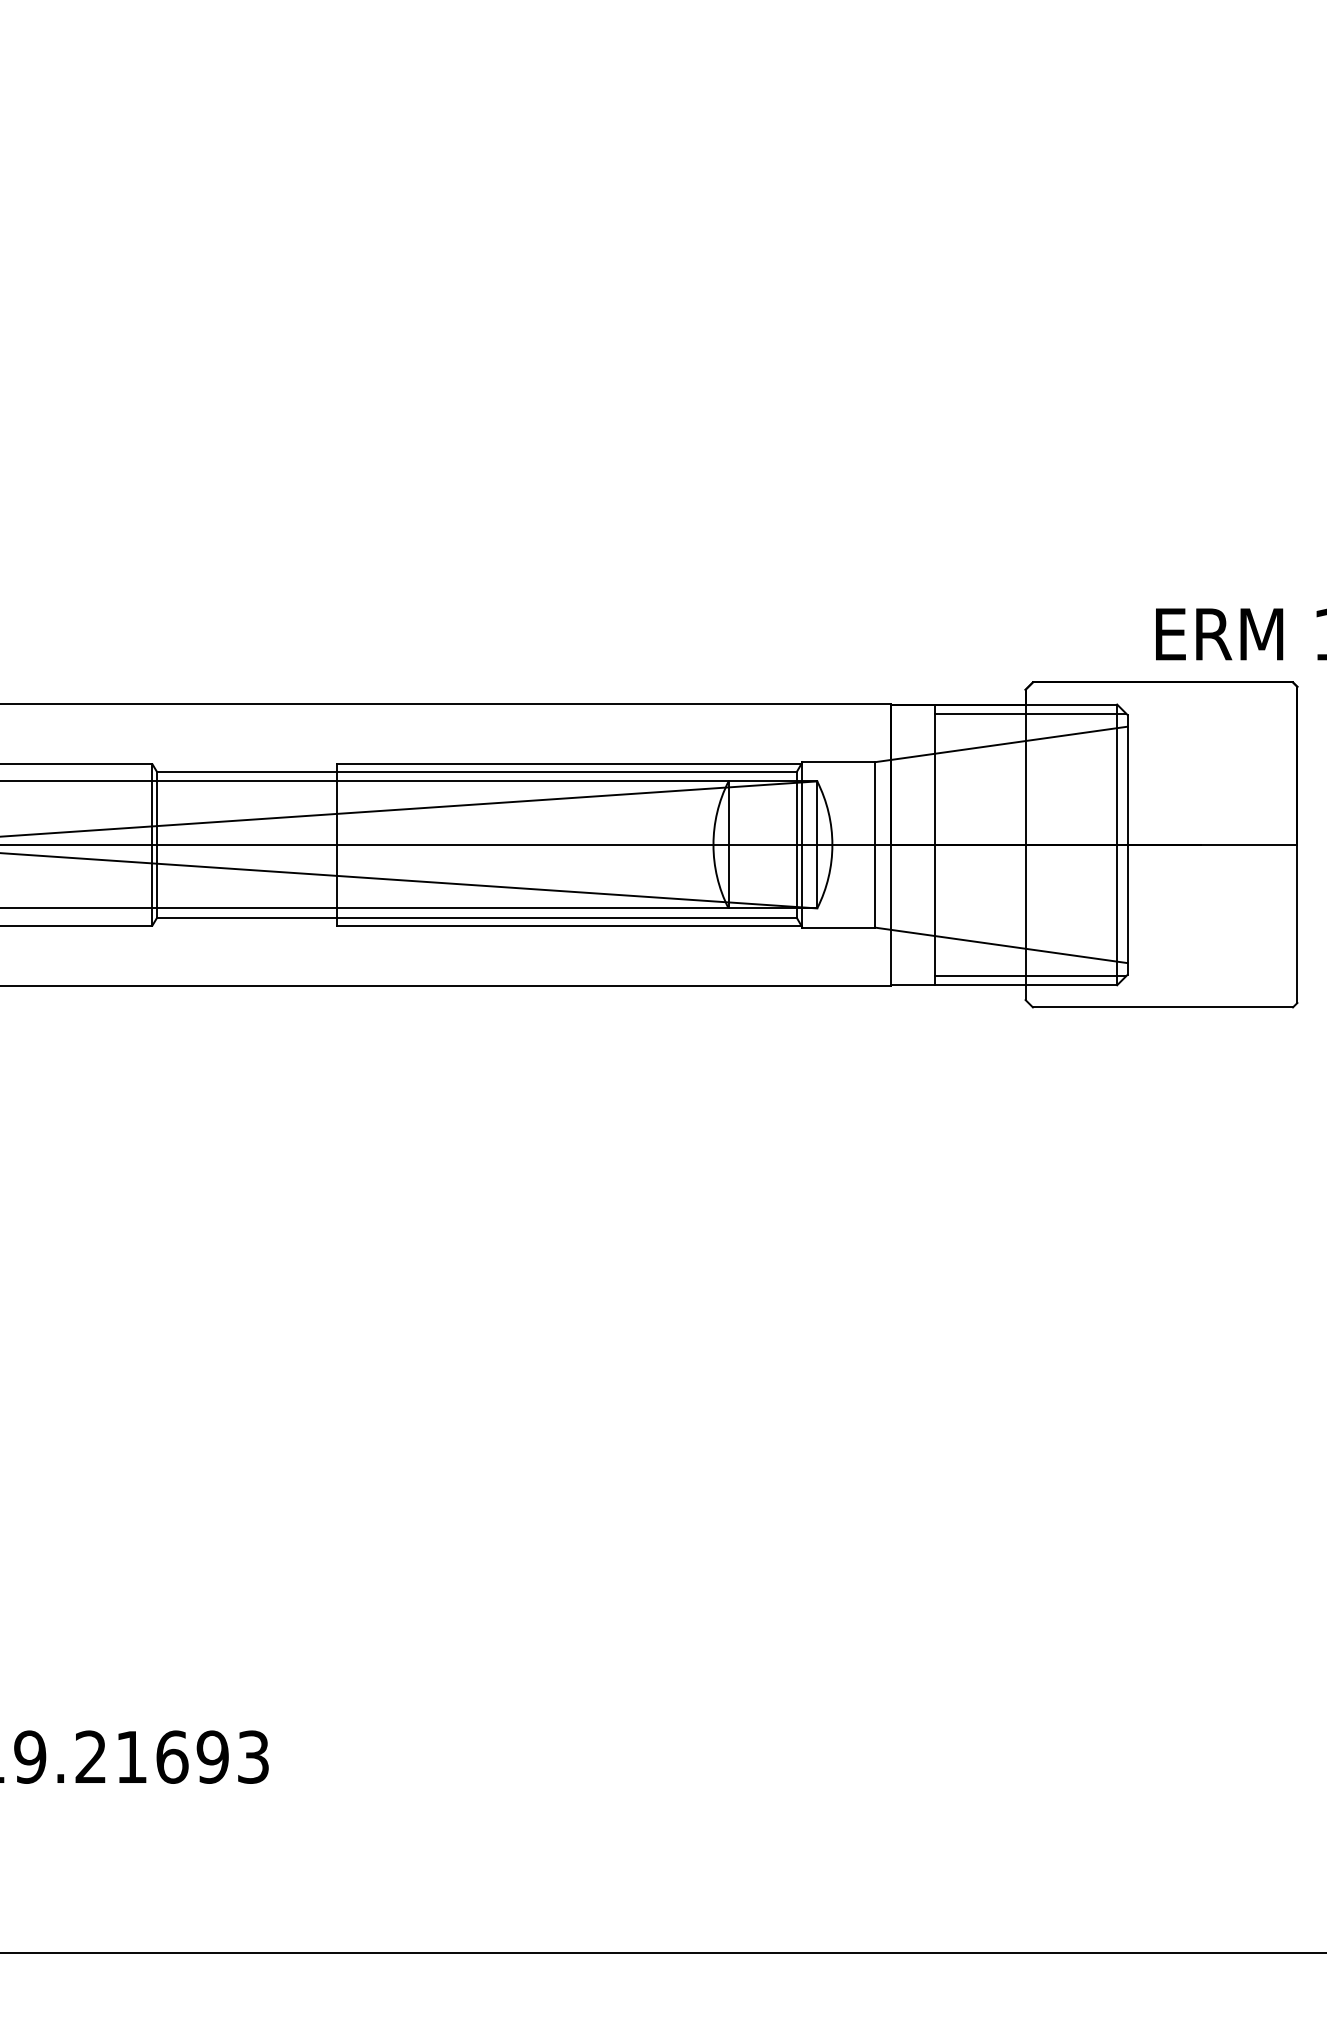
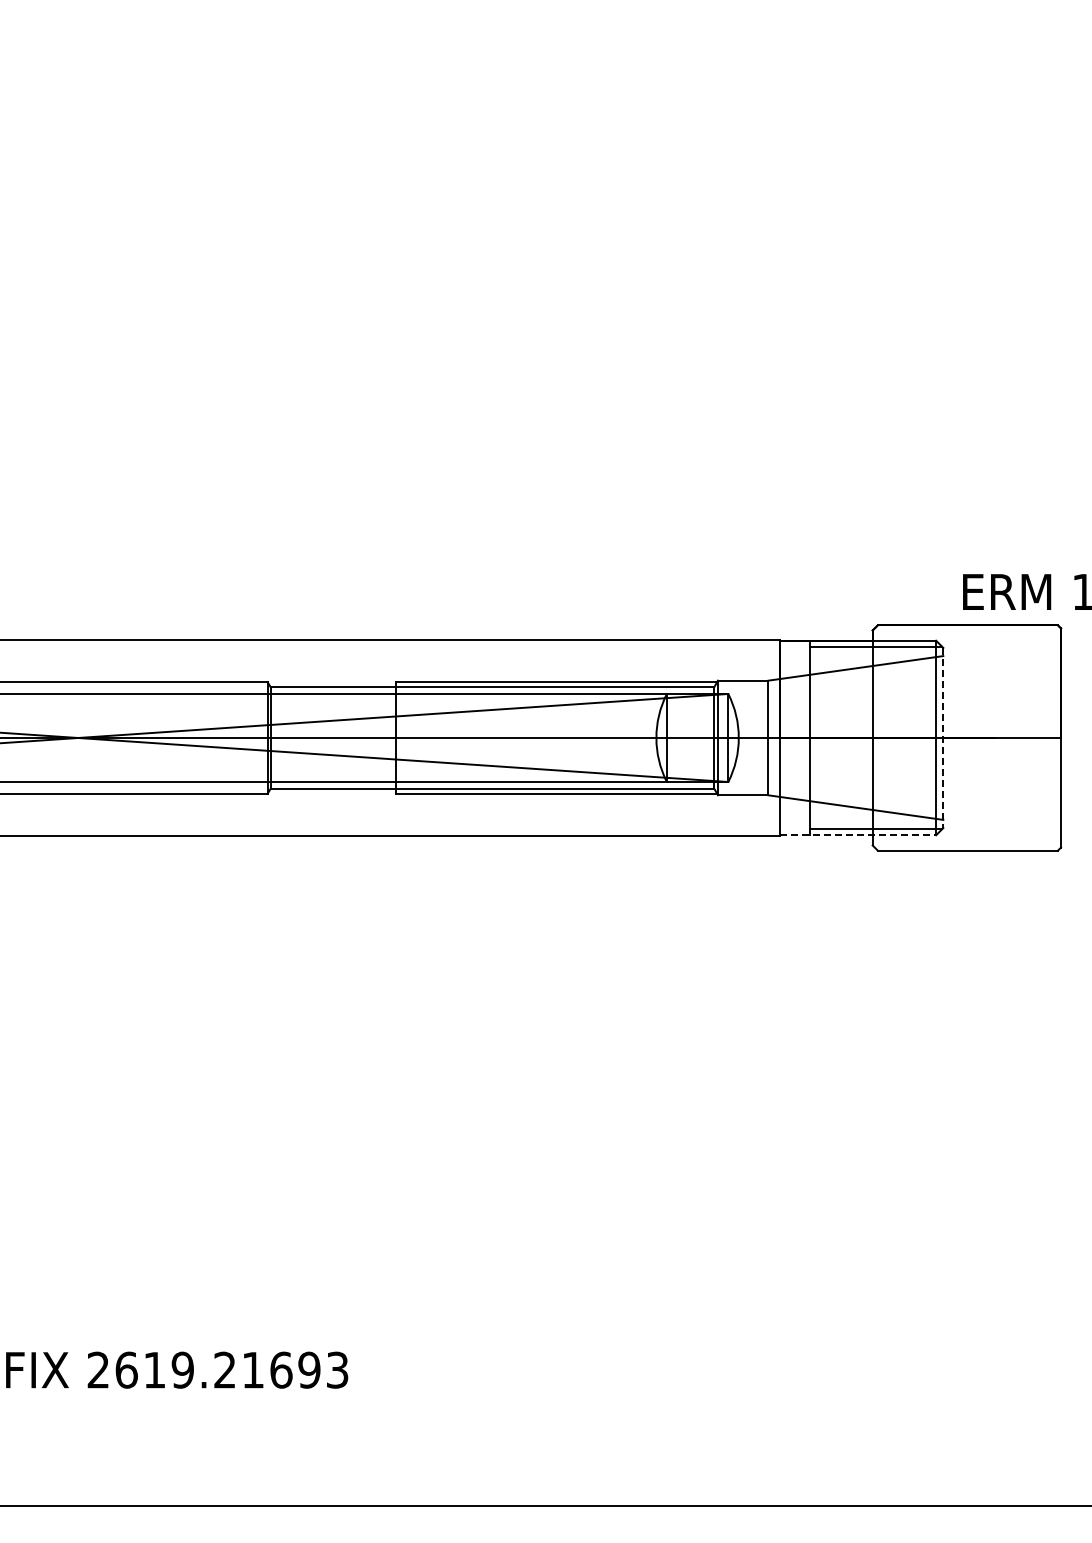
line: (1127, 845) -> (943, 738), solid -> dashed
line: (1005, 985) -> (858, 835), solid -> dashed

